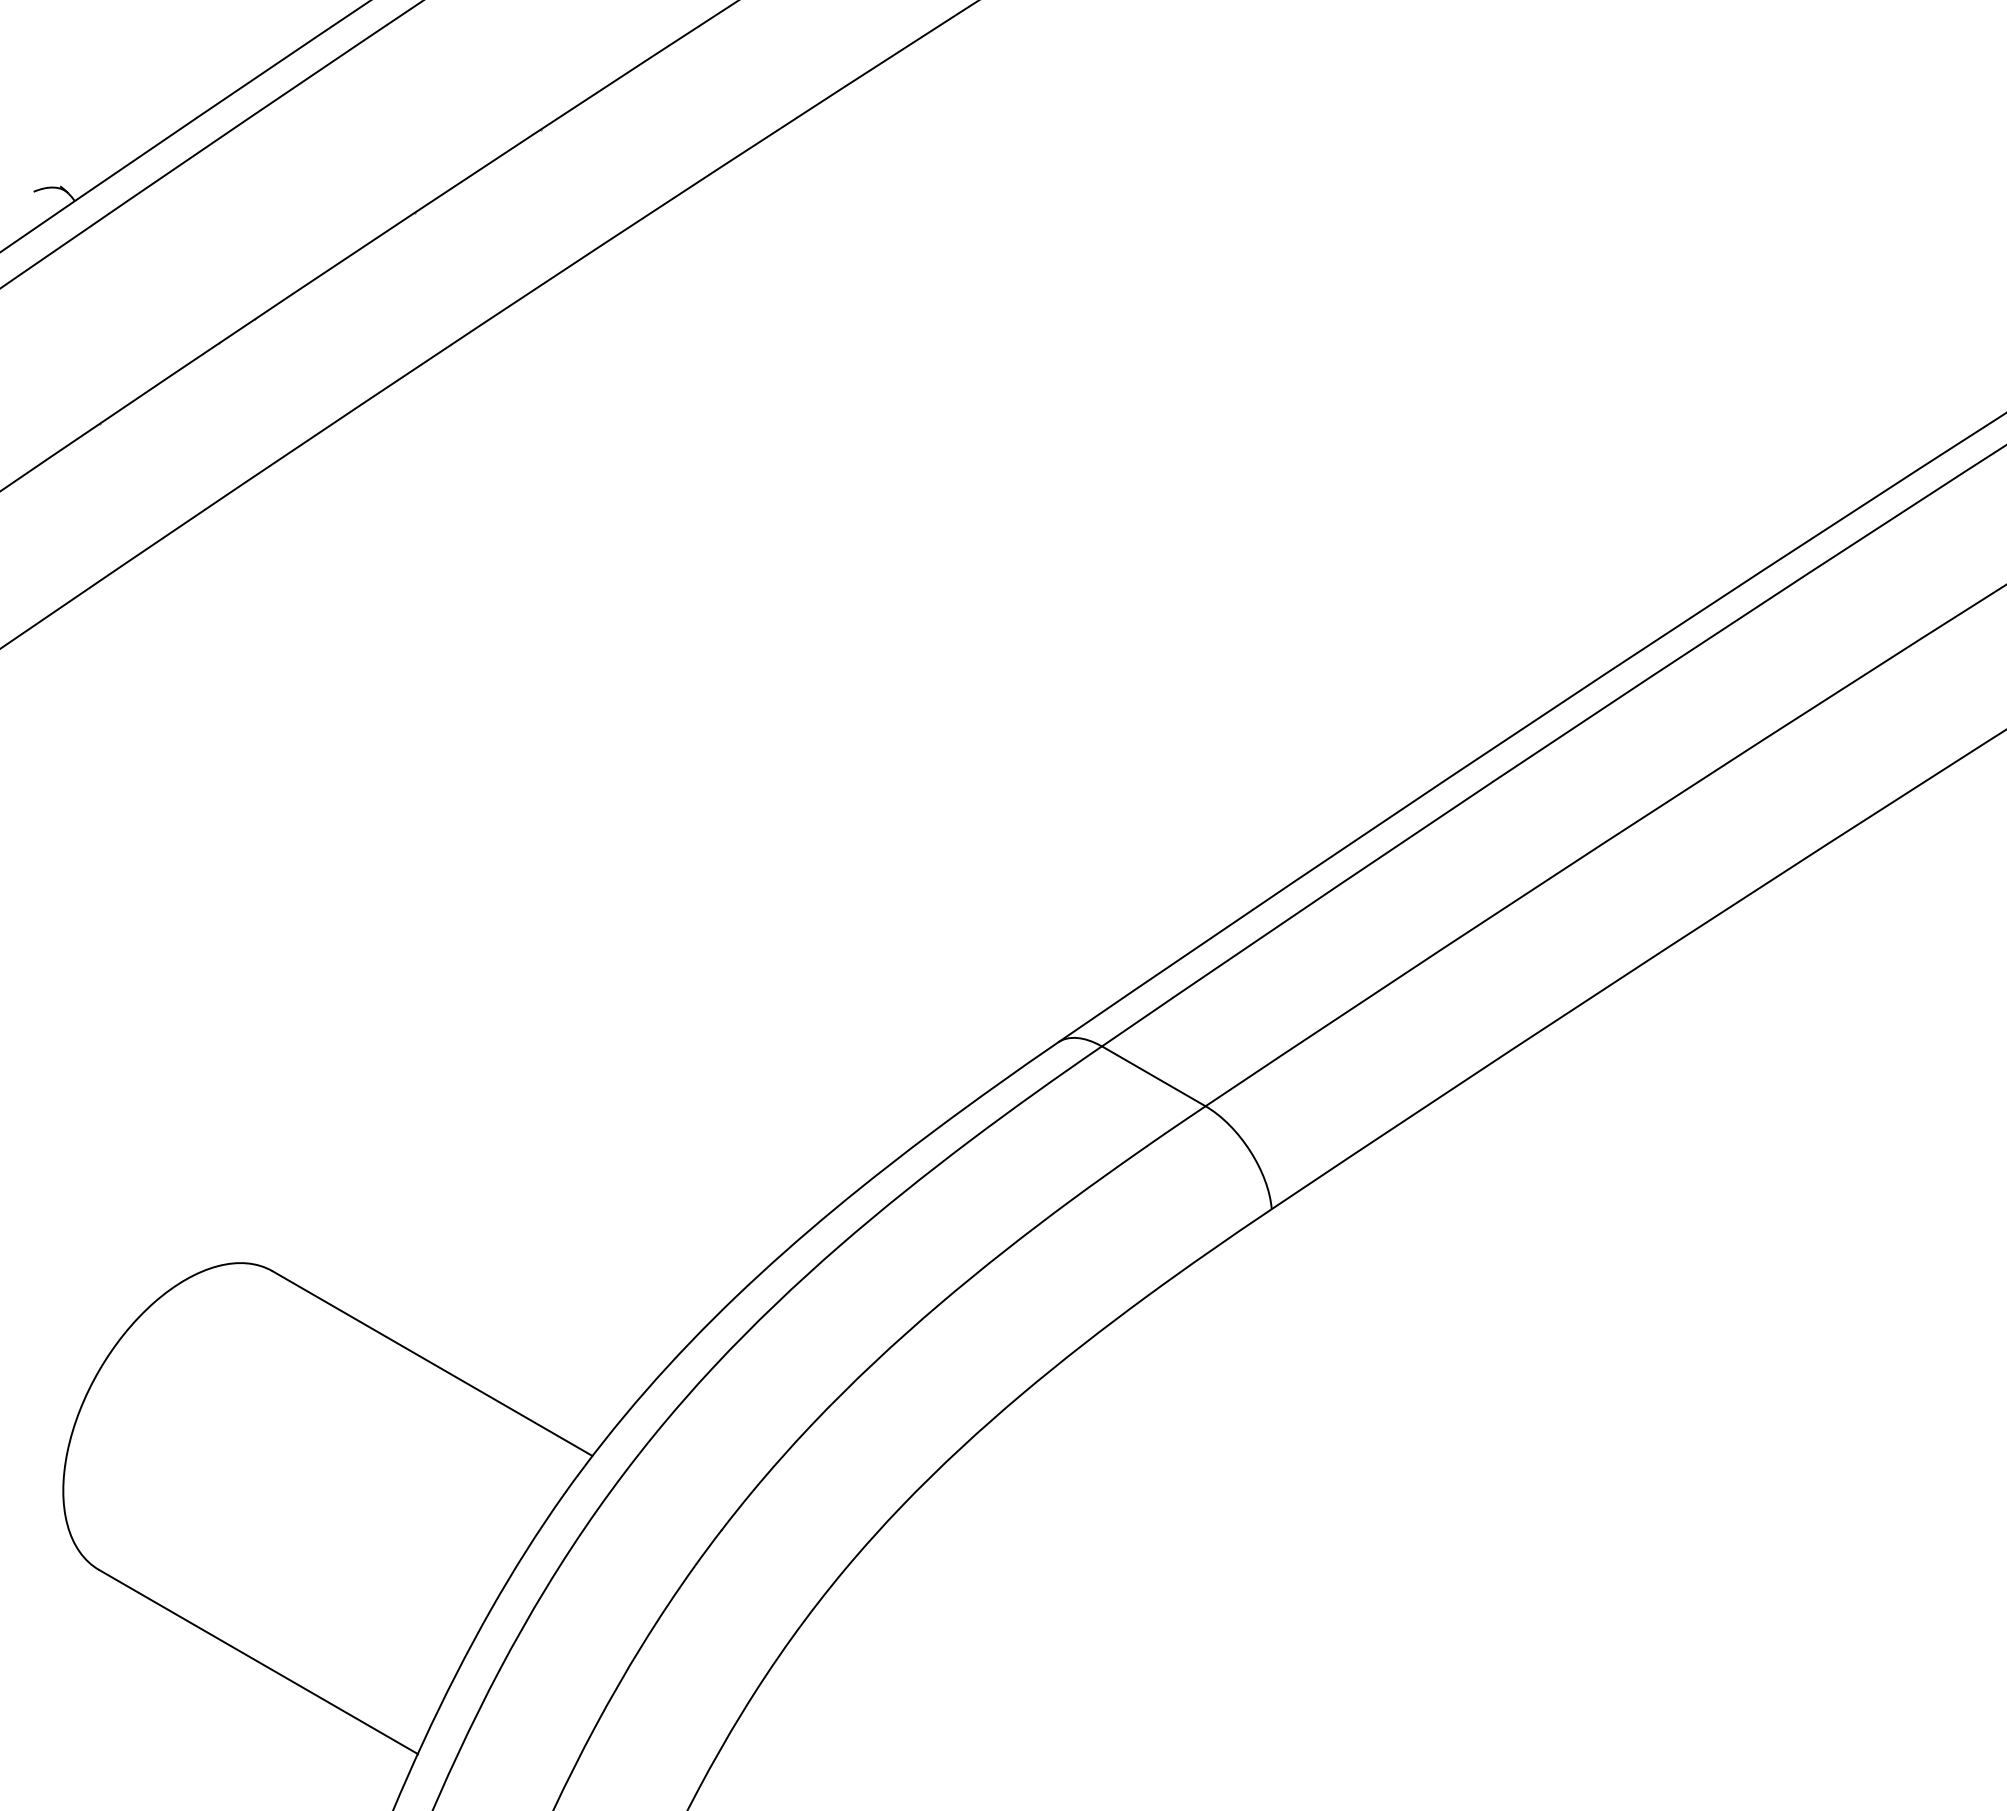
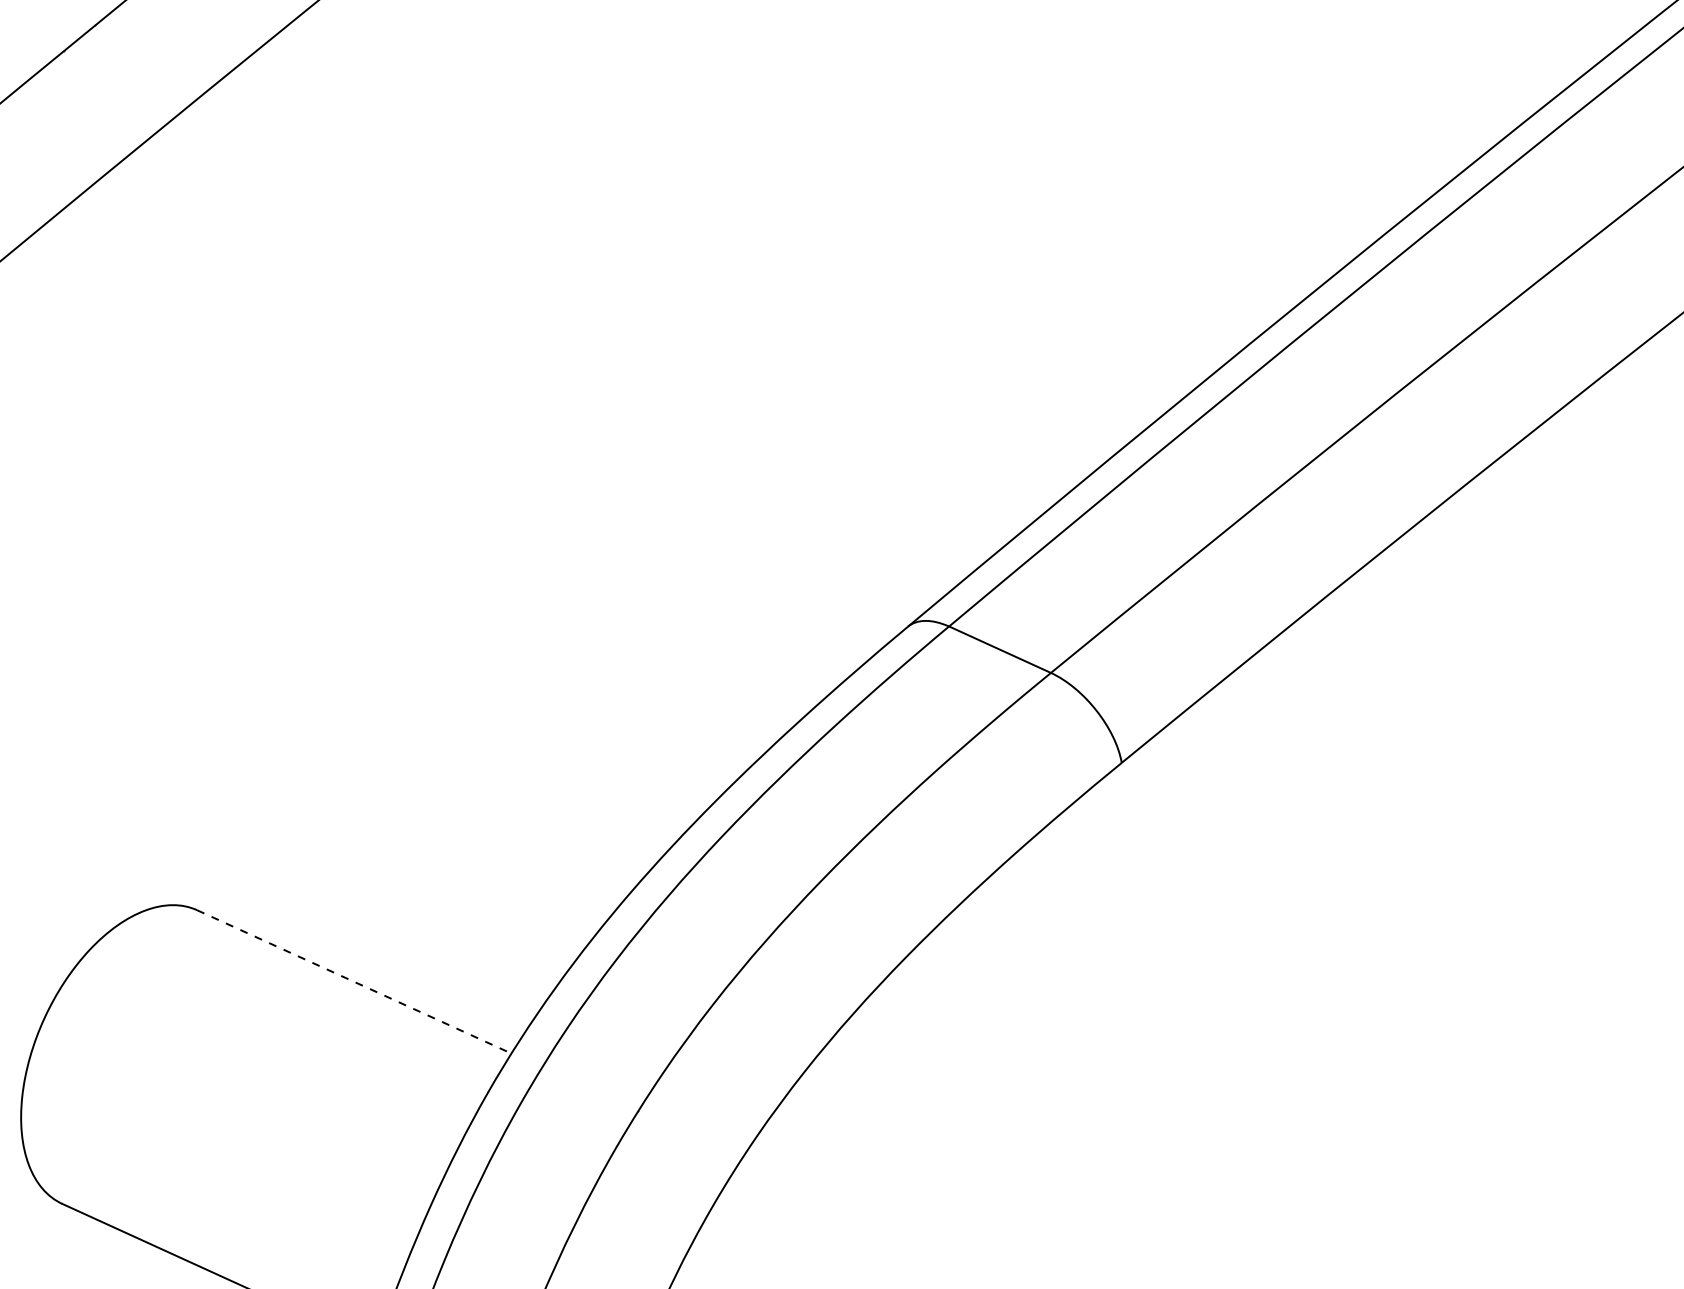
line: (432, 1363) -> (354, 981), solid -> dashed

